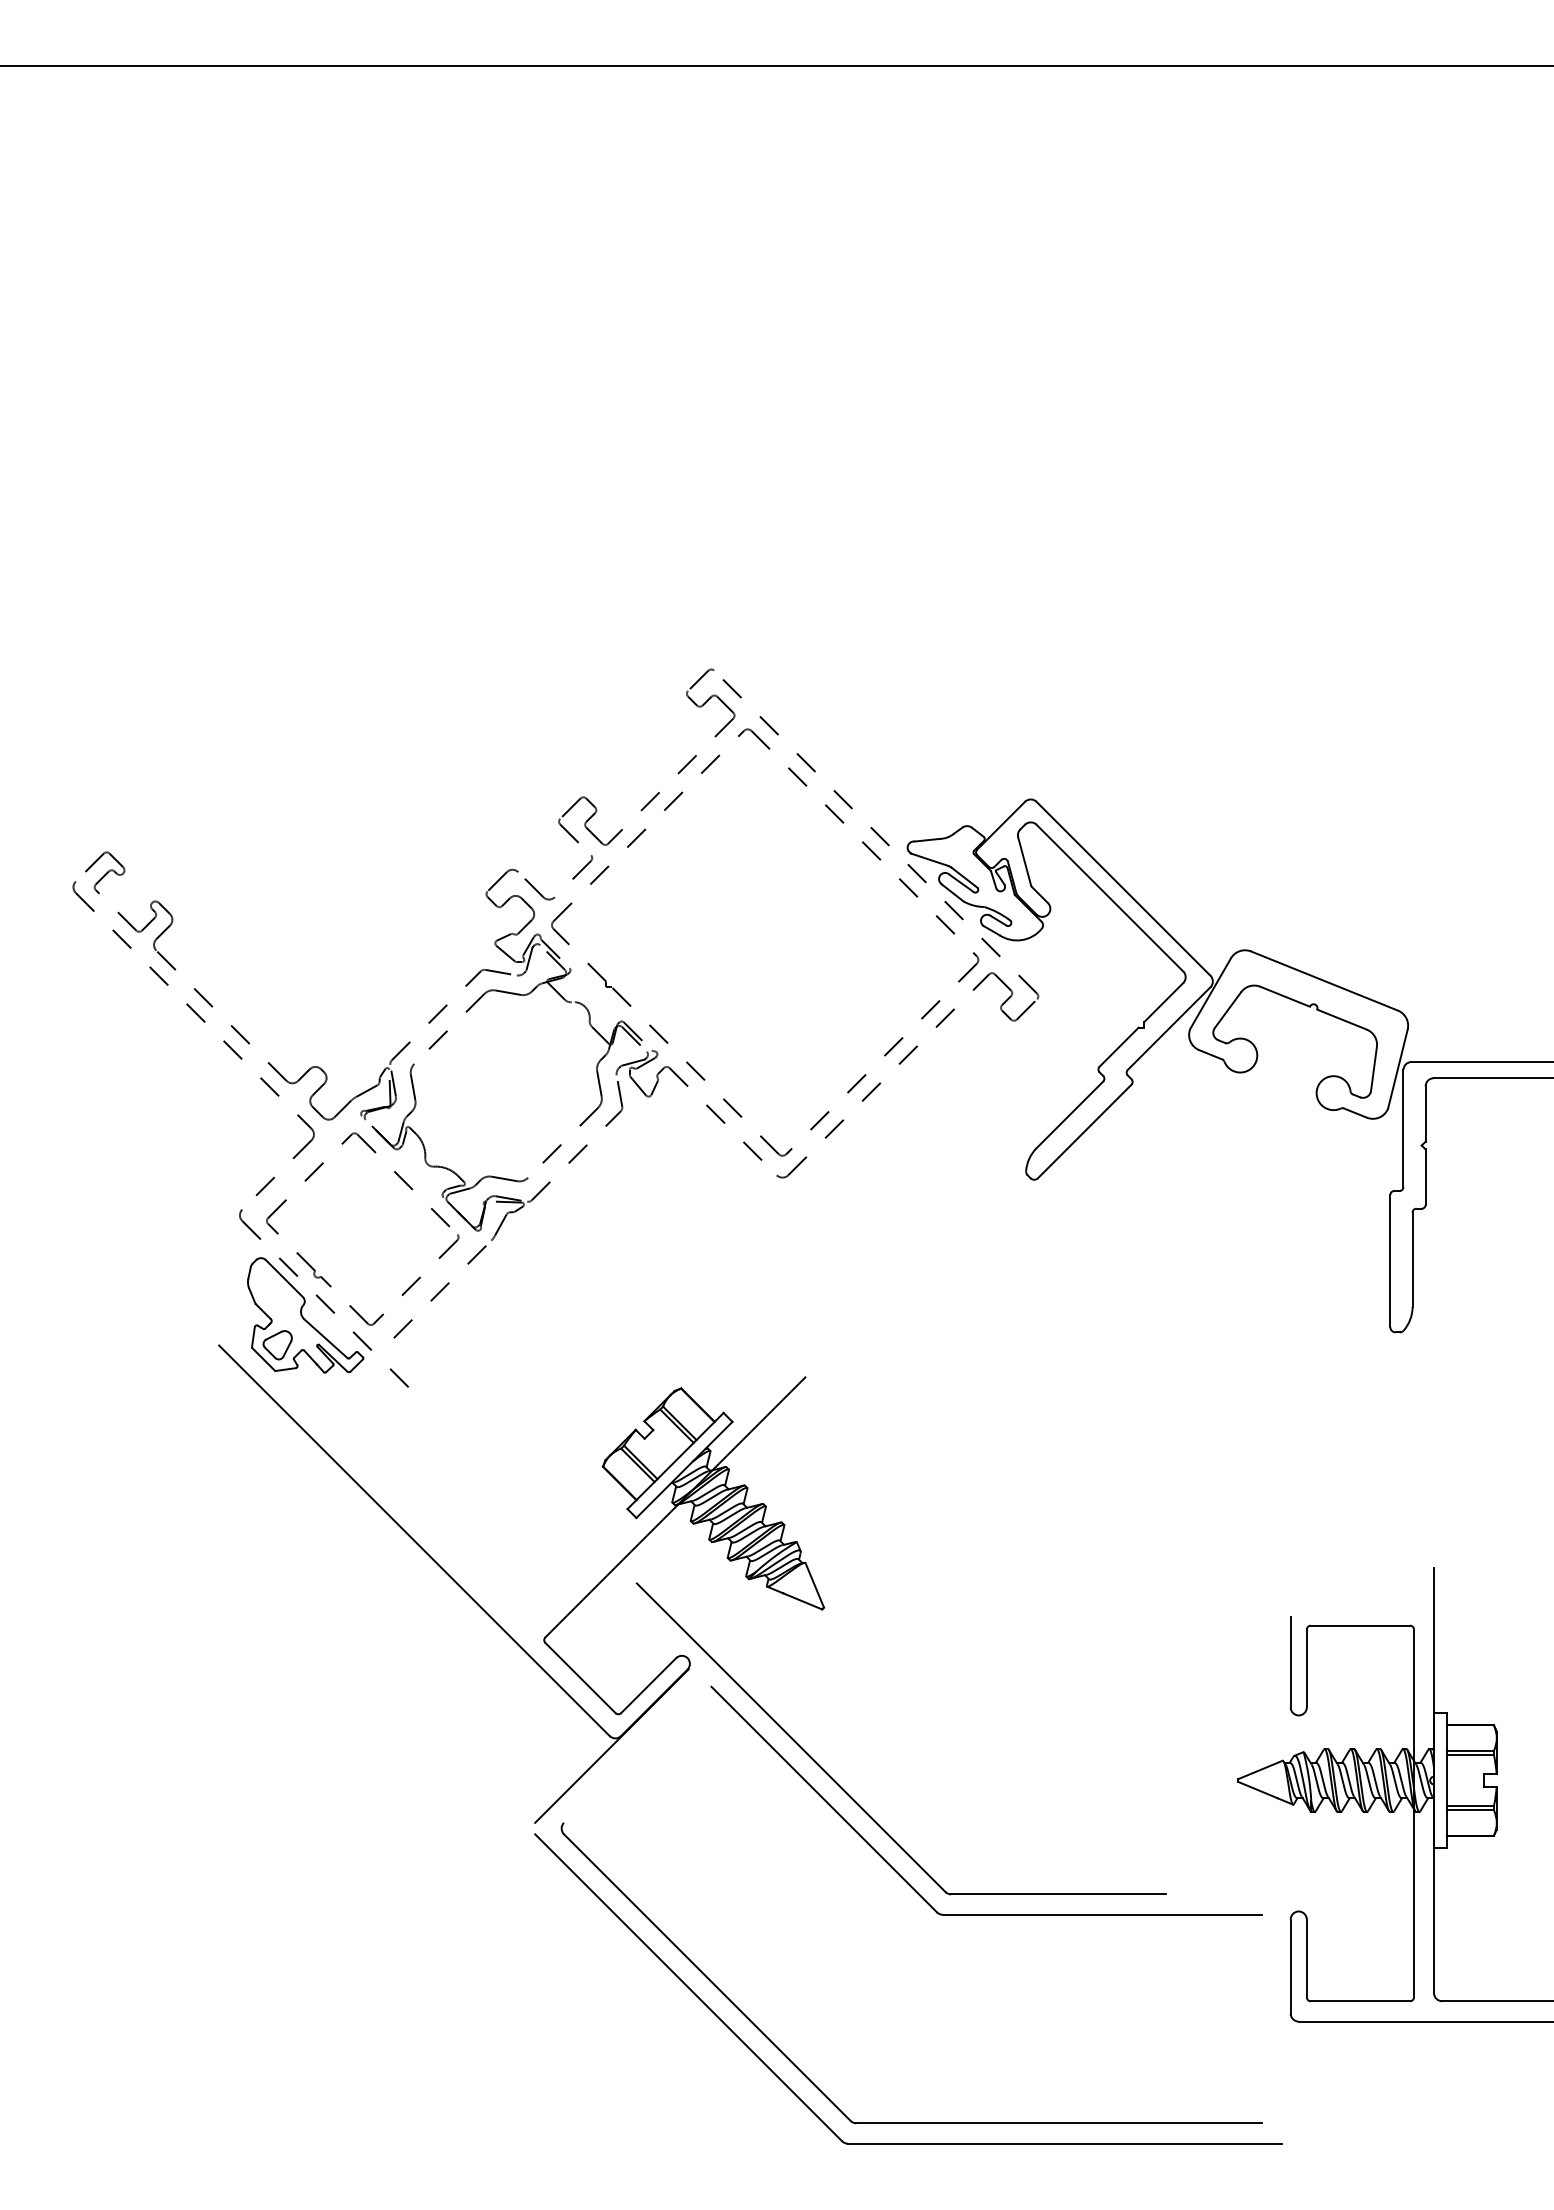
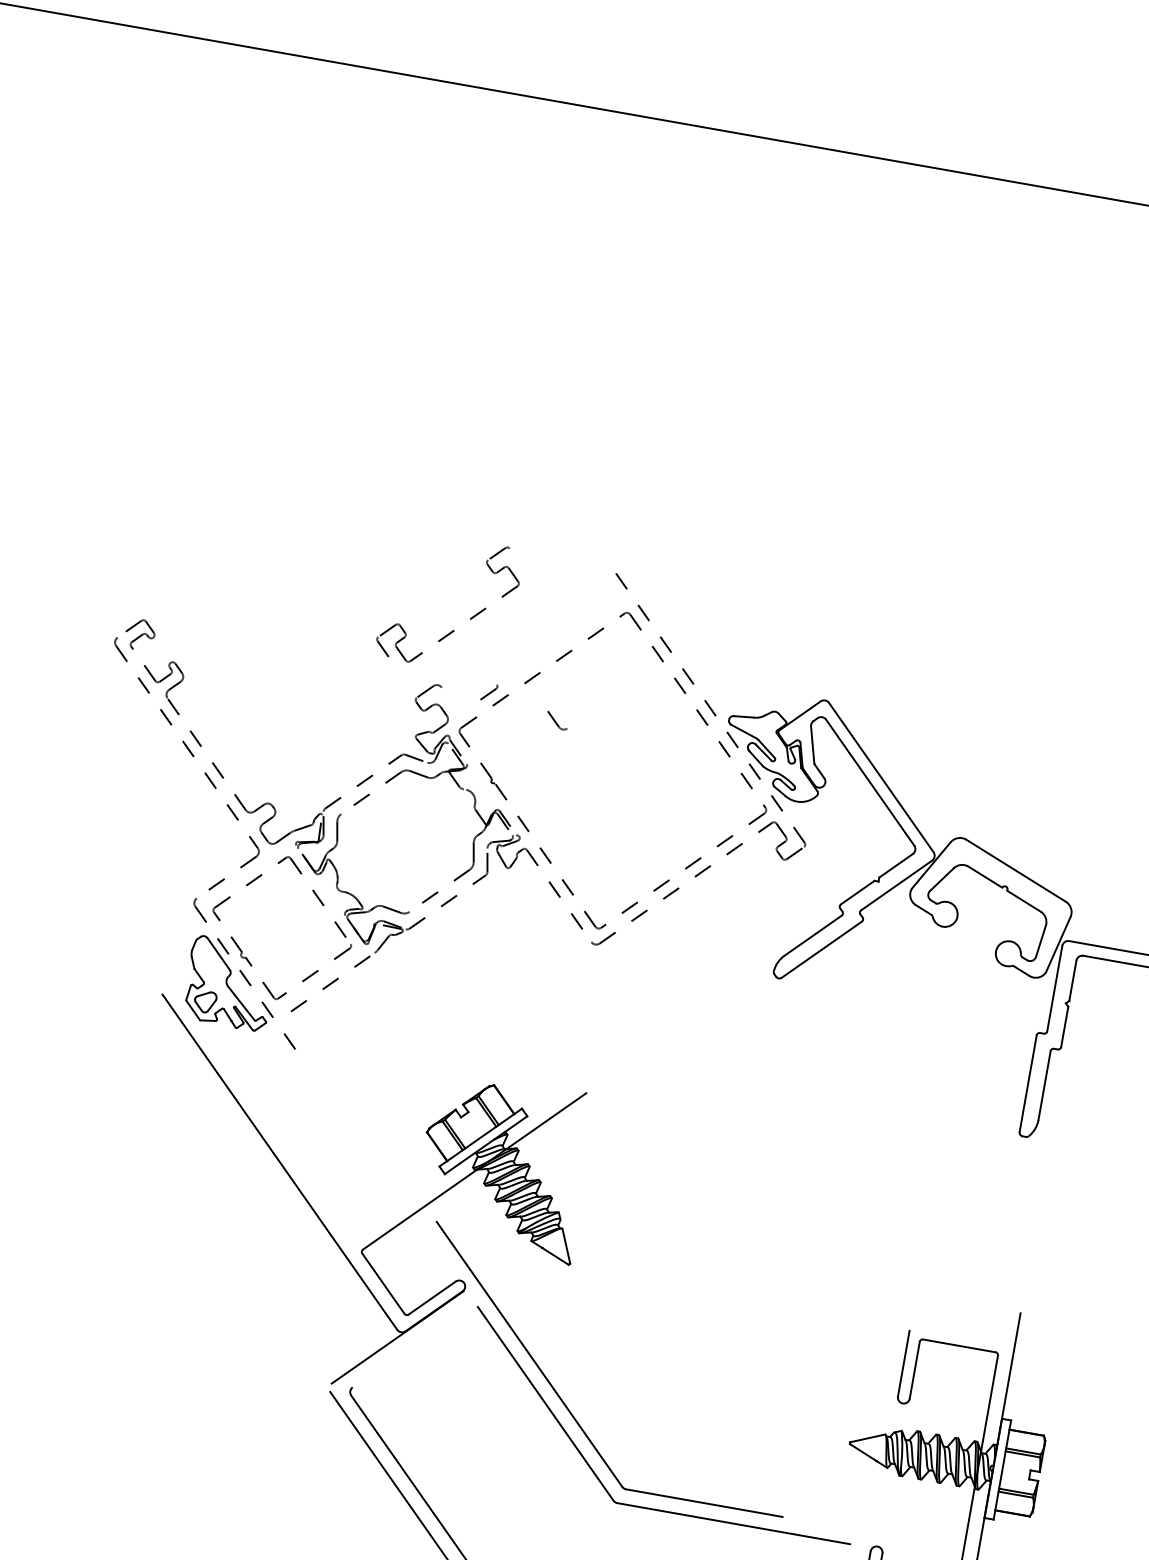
part: (677, 773) -> (469, 619), moved
part: (539, 889) -> (557, 720), moved

